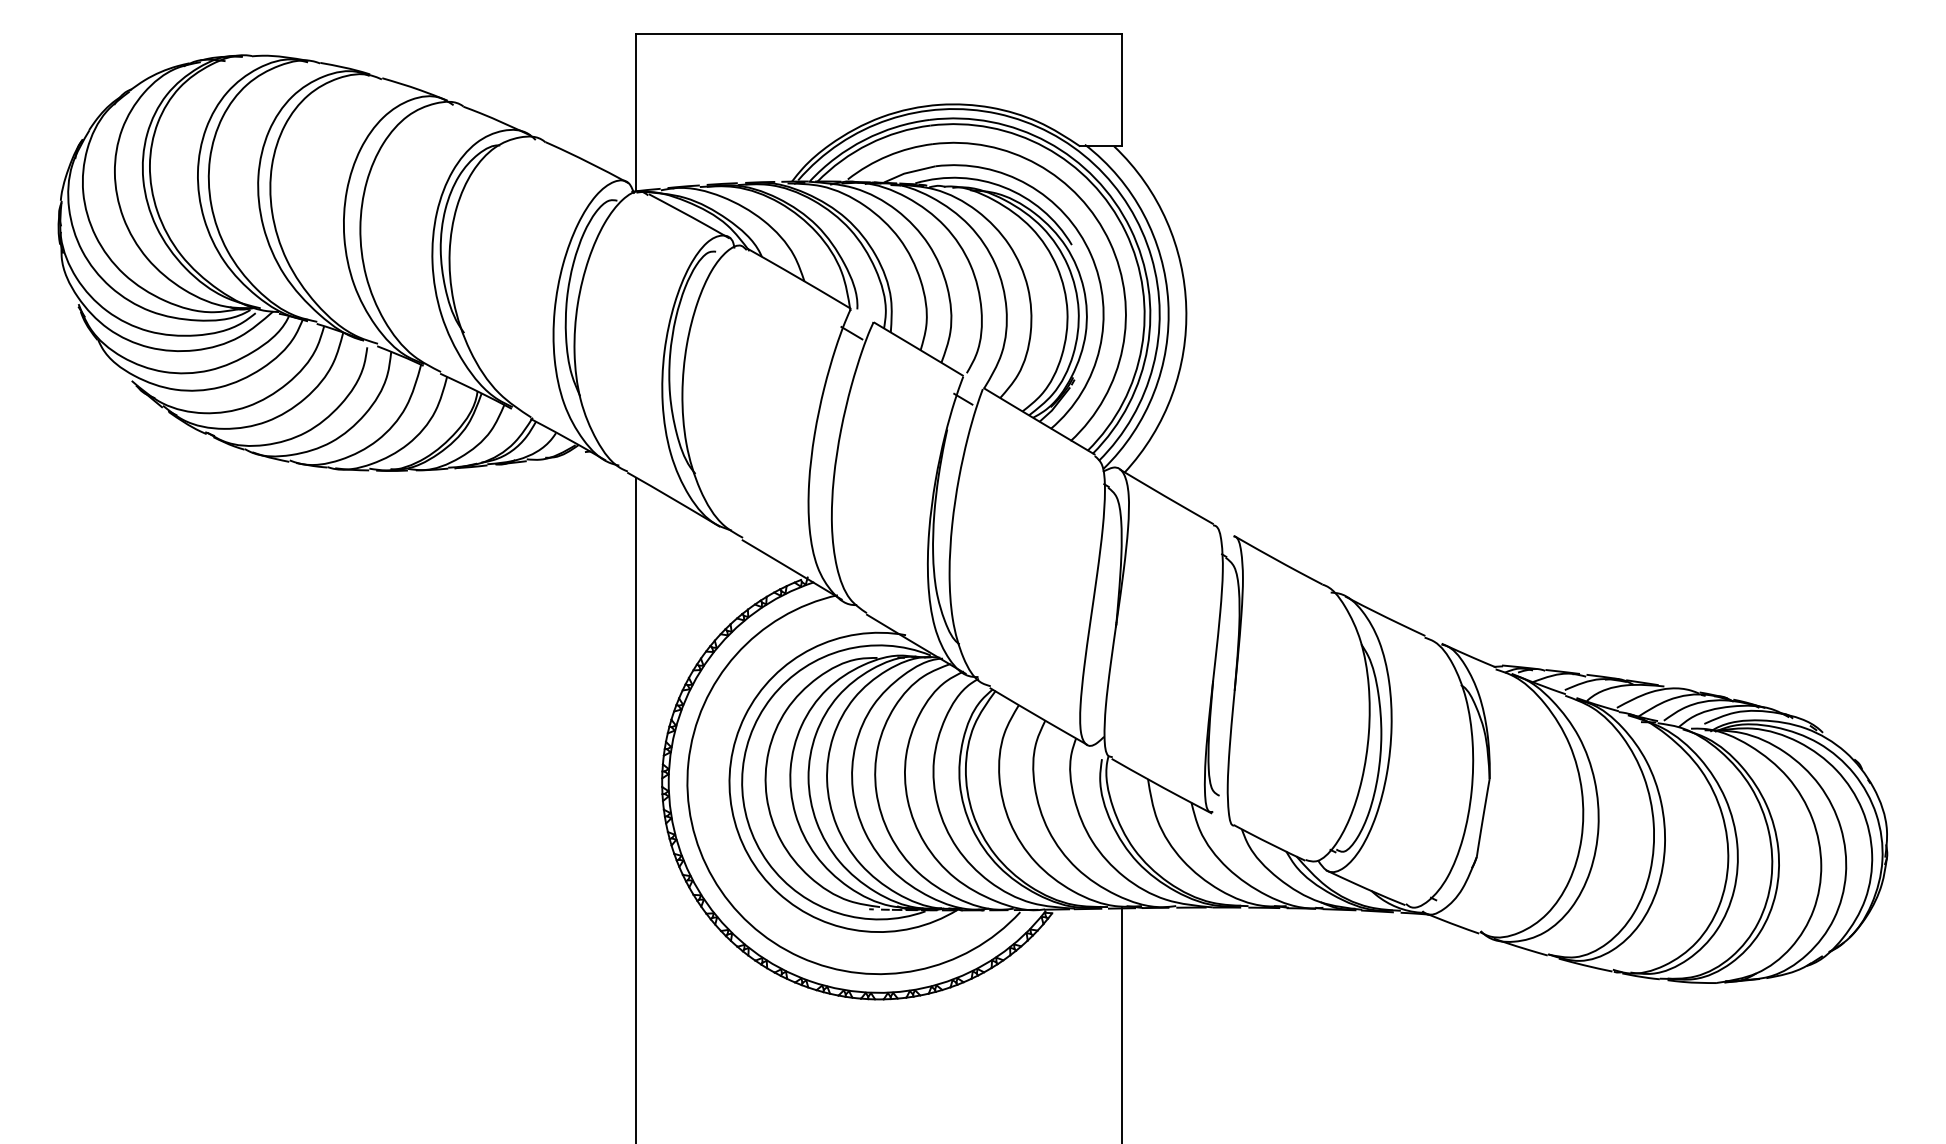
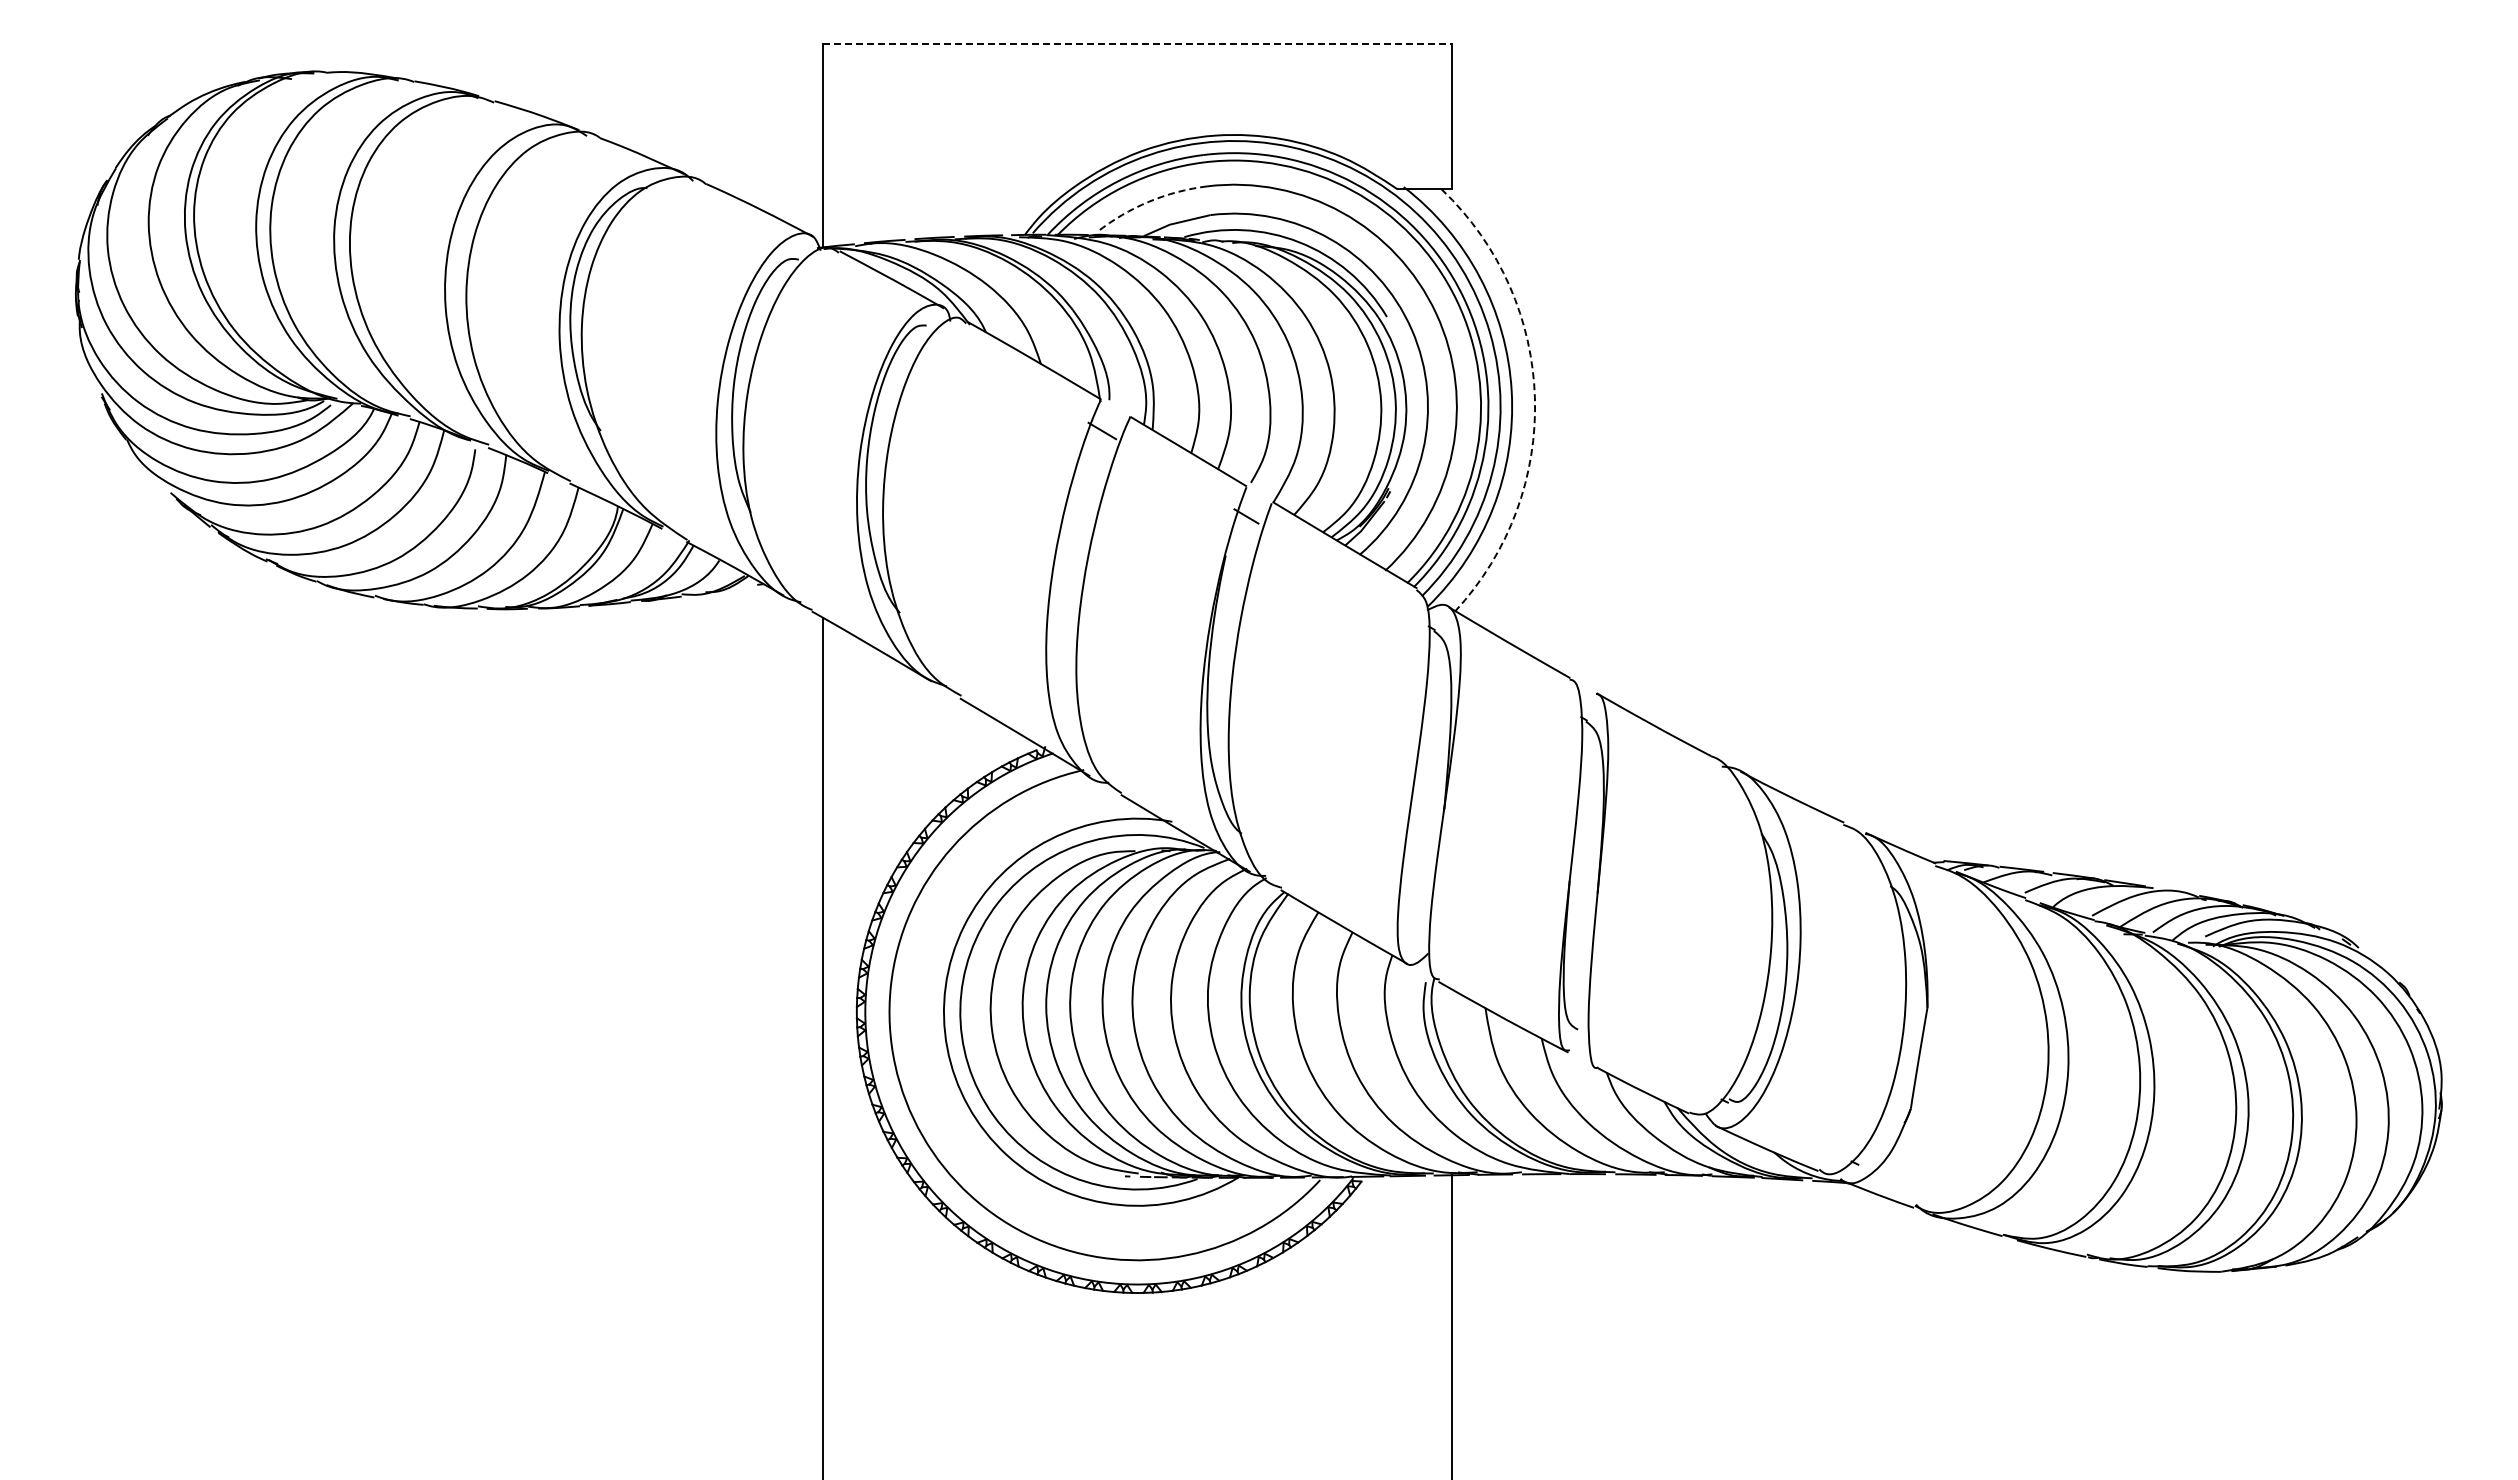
line: (879, 34) -> (1137, 44), solid -> dashed
arc: (887, 155) -> (1148, 201), solid -> dashed
arc: (1185, 307) -> (1534, 397), solid -> dashed

